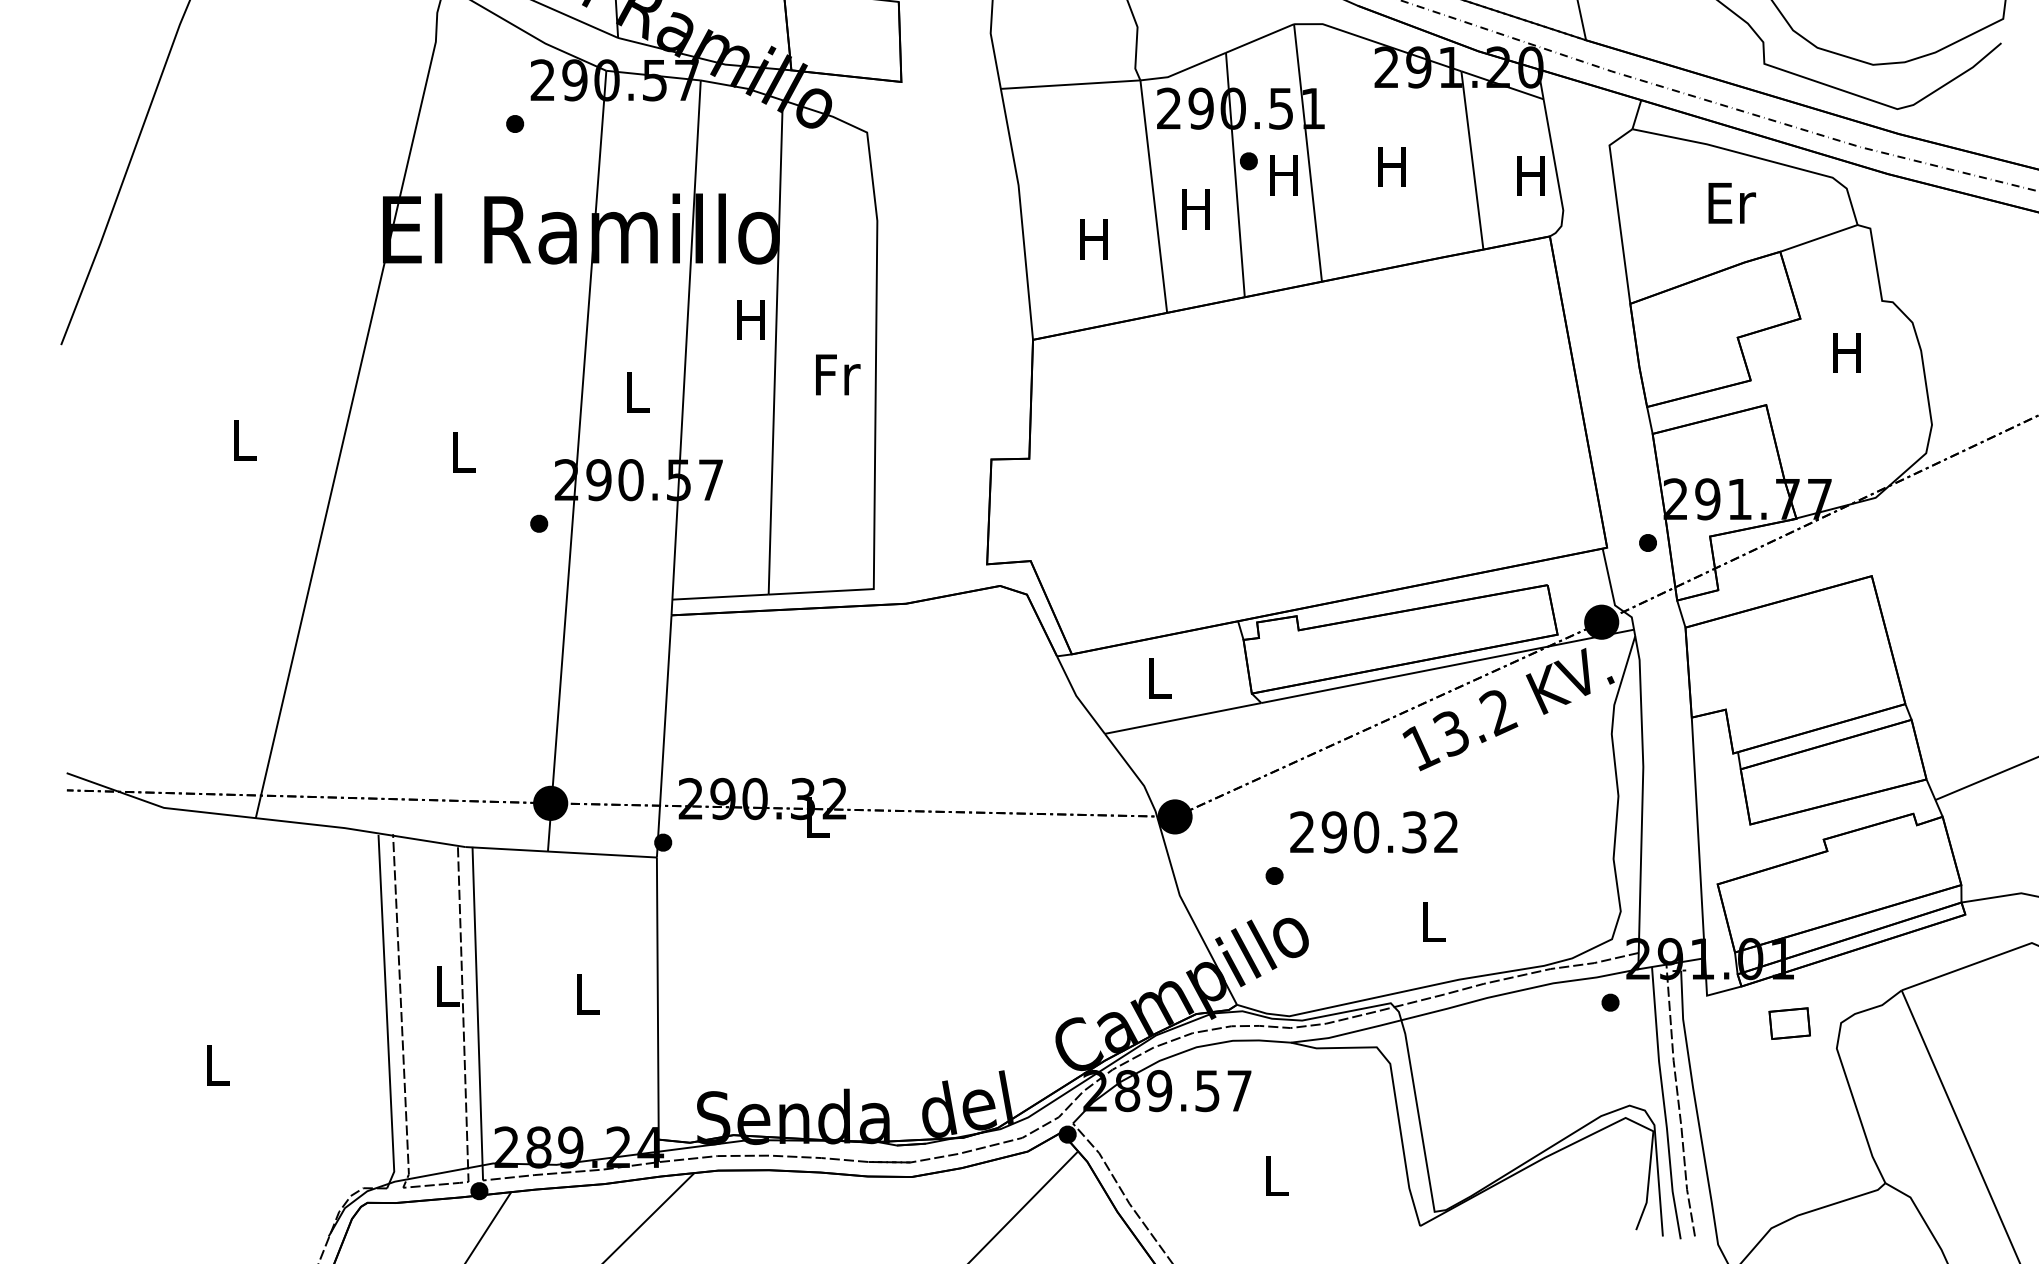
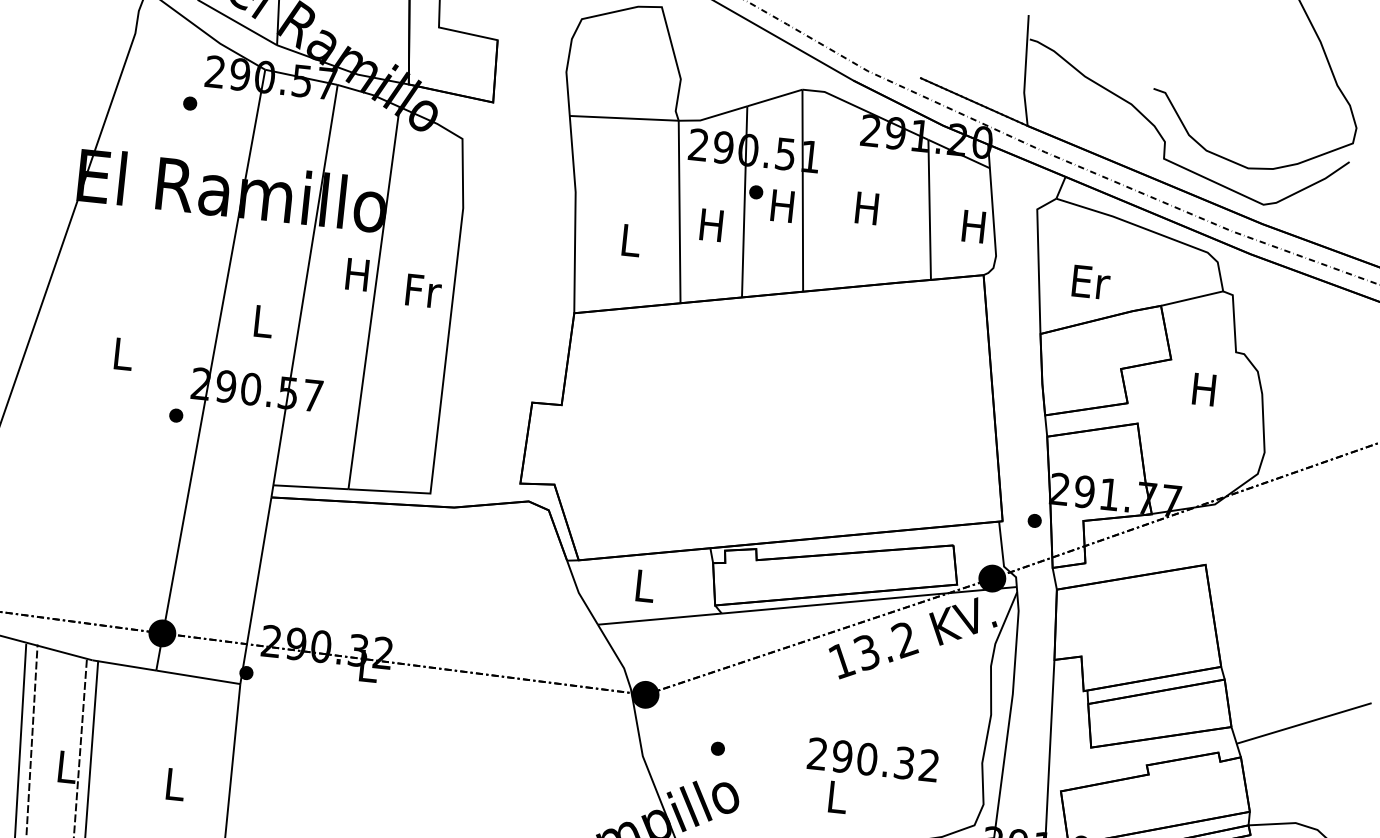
text: (1731, 203) -> (1090, 282), moved
text: (1093, 239) -> (629, 240), H -> L
text: (838, 374) -> (424, 290), moved
text: (1373, 832) -> (872, 759), moved

